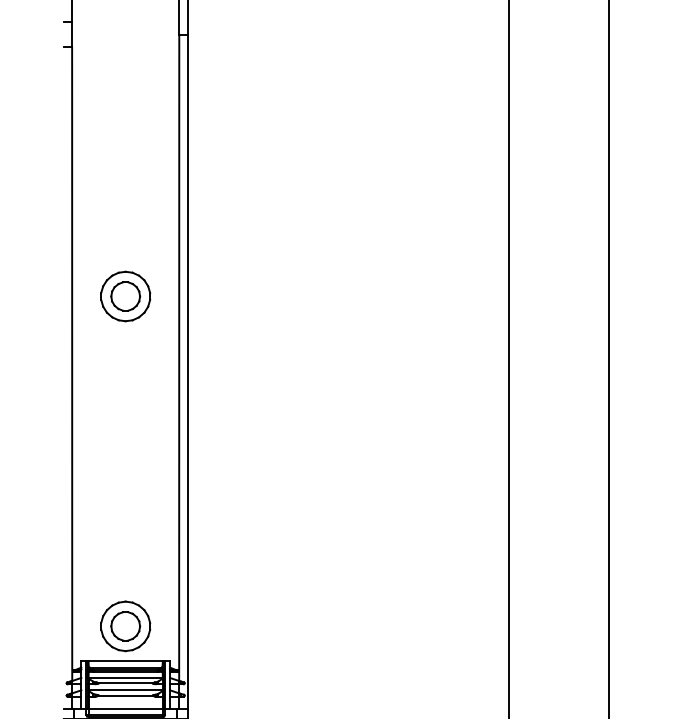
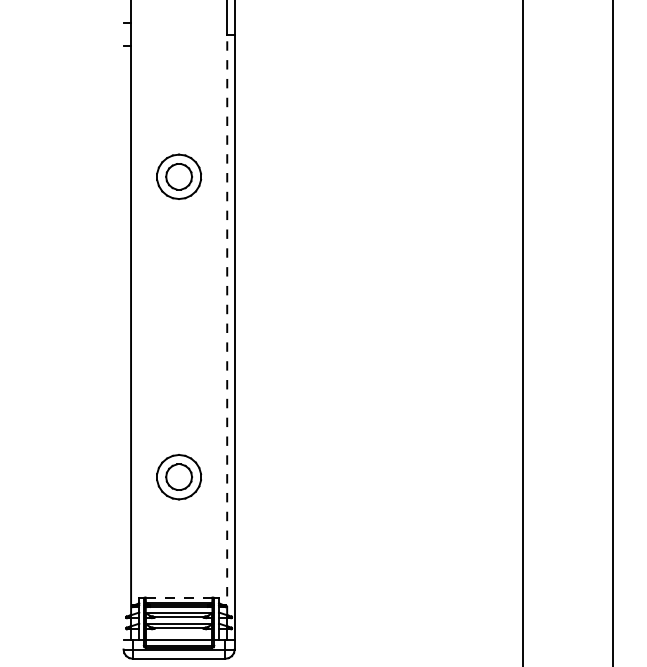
part: (126, 296) -> (179, 176), moved
line: (179, 357) -> (227, 324), solid -> dashed
part: (126, 626) -> (179, 477), moved
line: (125, 661) -> (178, 597), solid -> dashed

